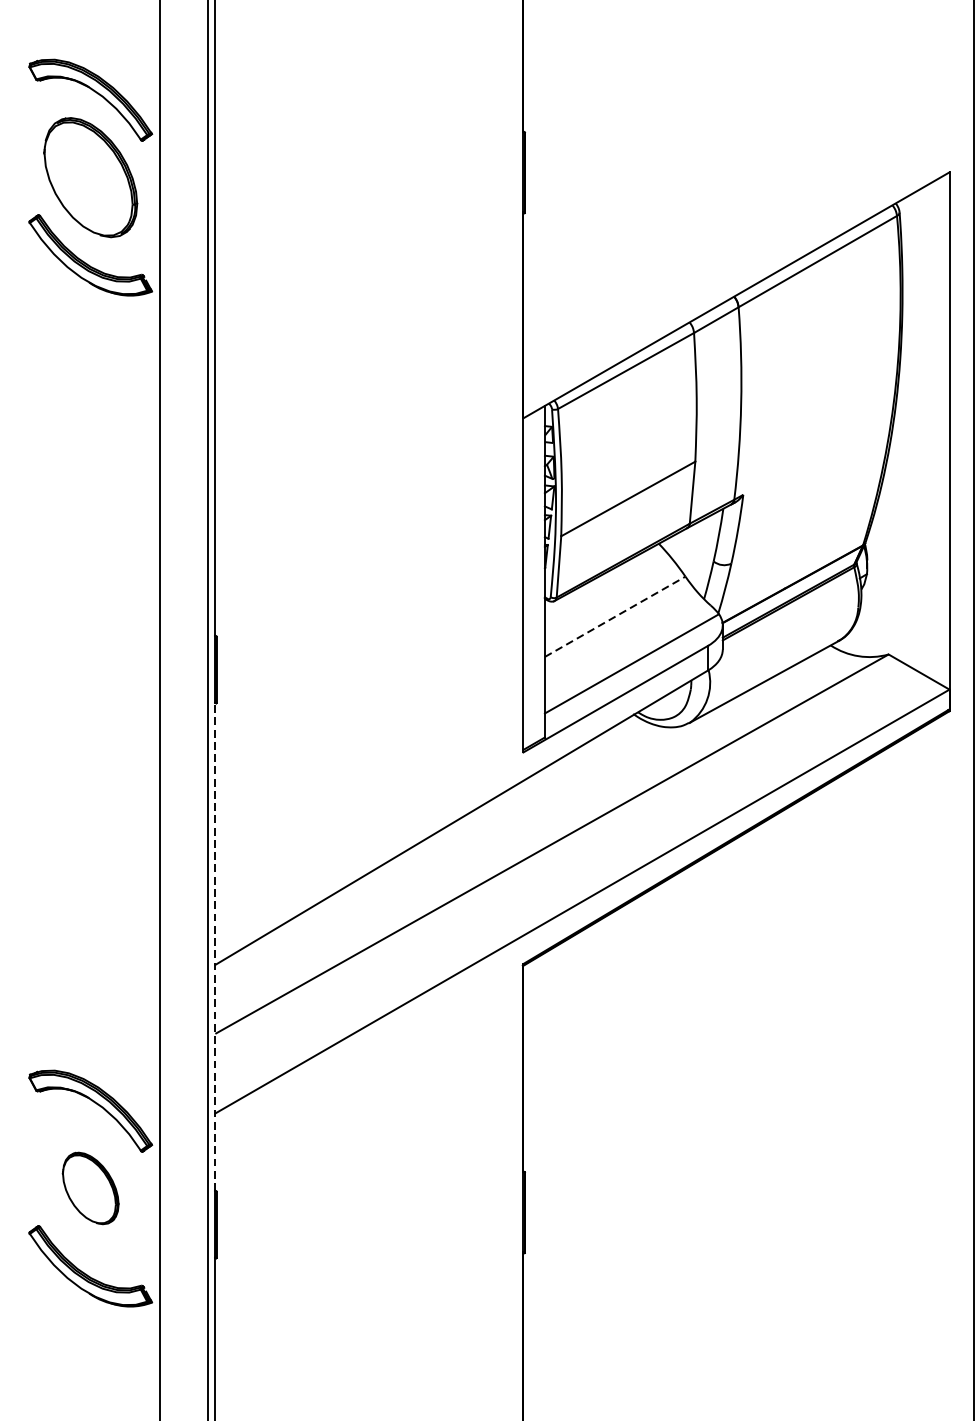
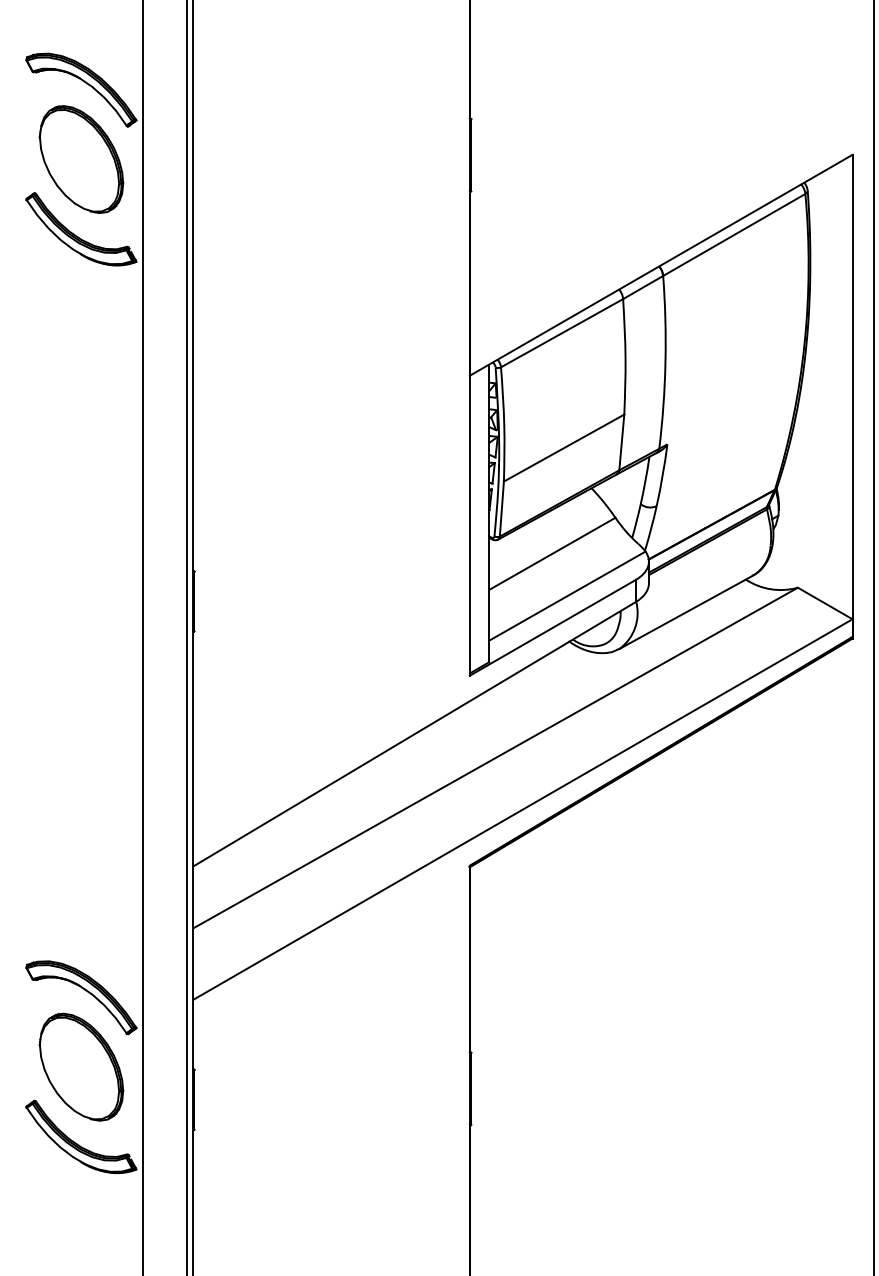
line: (615, 616) -> (552, 553), dashed -> solid
line: (215, 946) -> (193, 849), dashed -> solid
part: (90, 1187) -> (81, 1066), size x1.67

